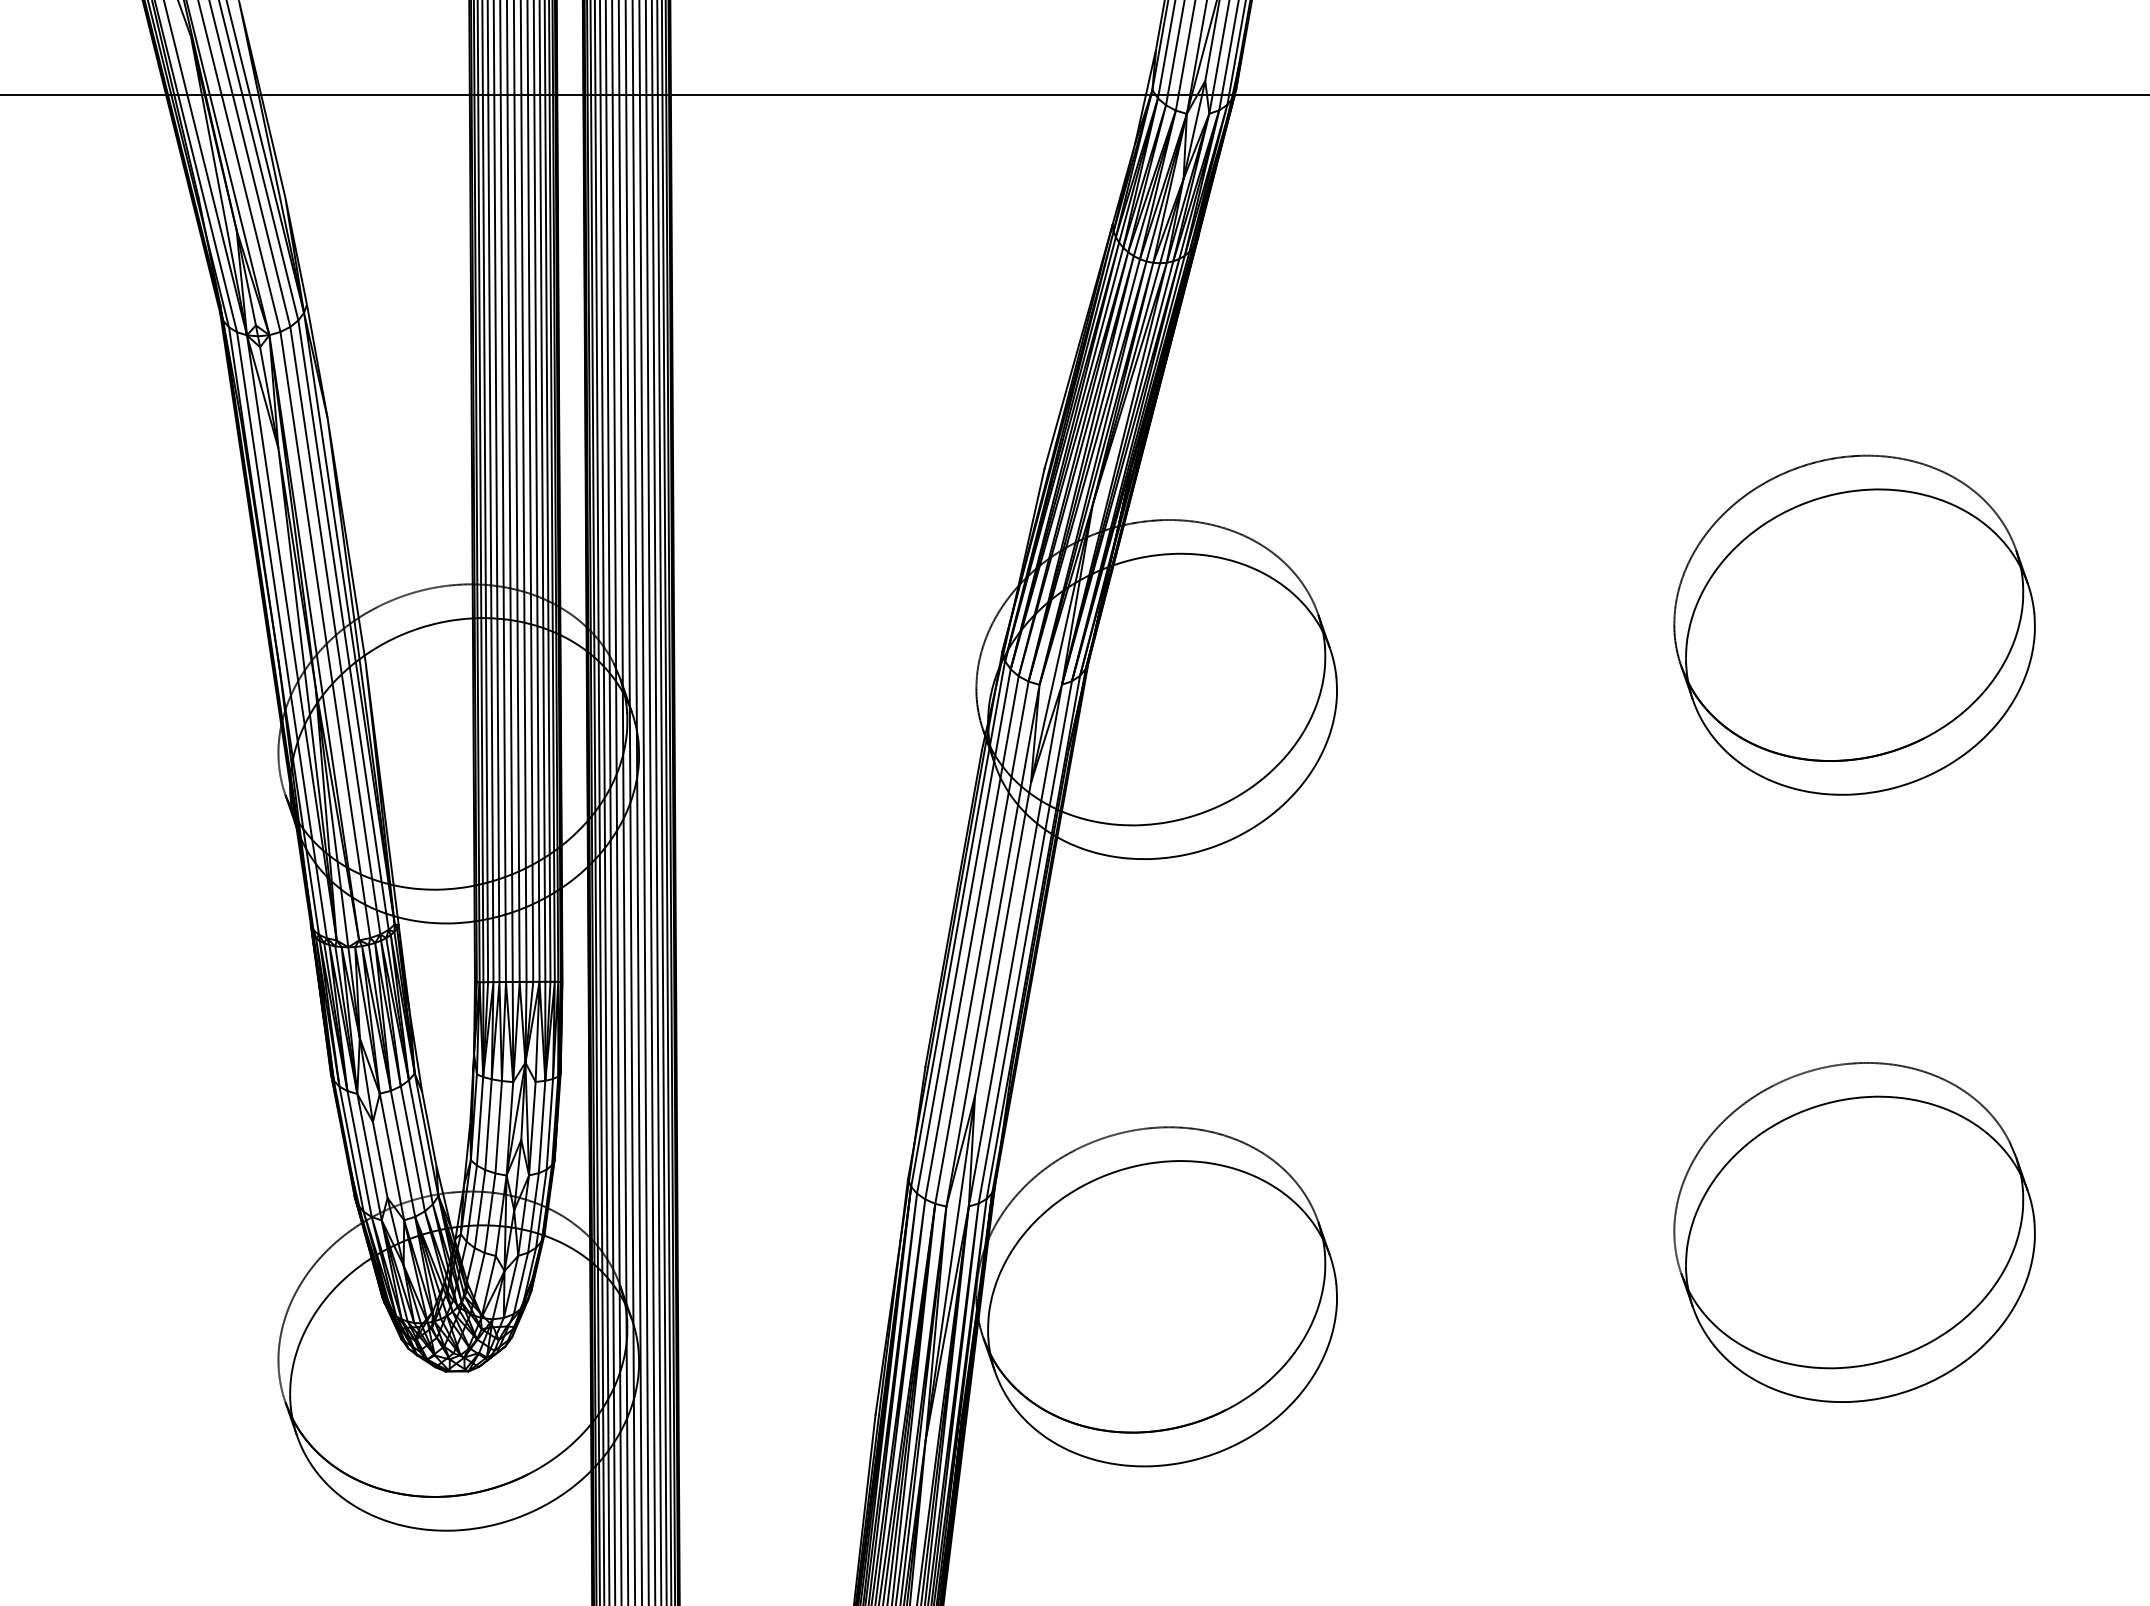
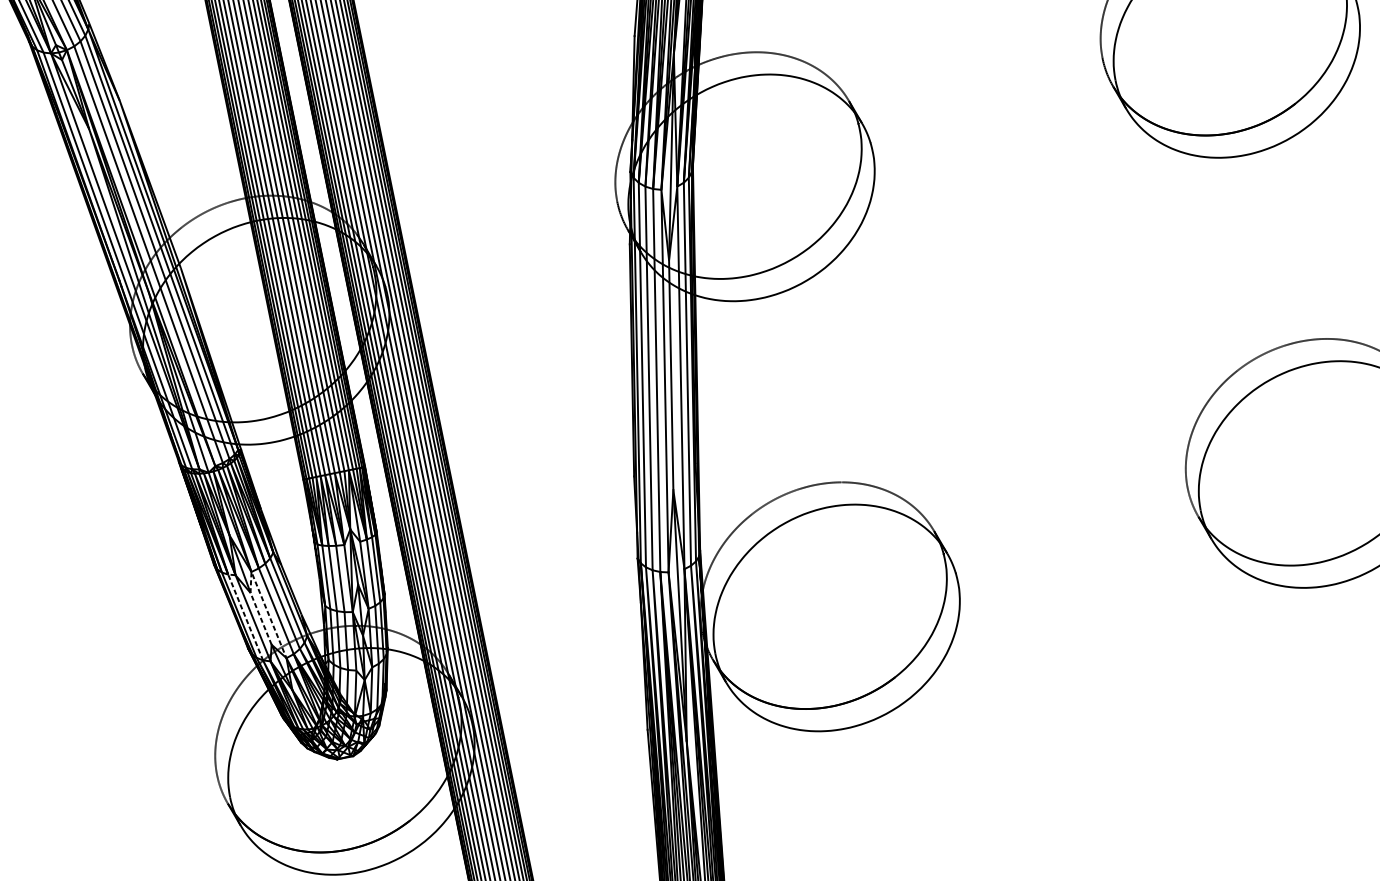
line: (381, 1103) -> (254, 578), solid -> dashed
line: (358, 1148) -> (244, 613), solid -> dashed

